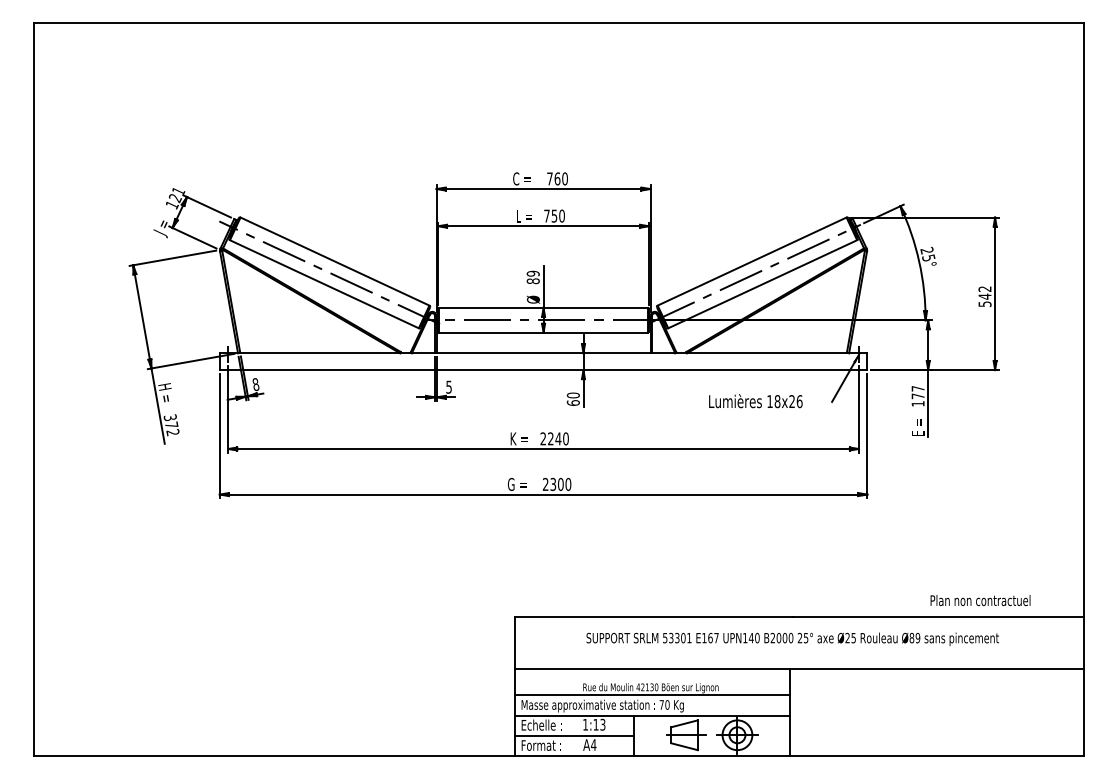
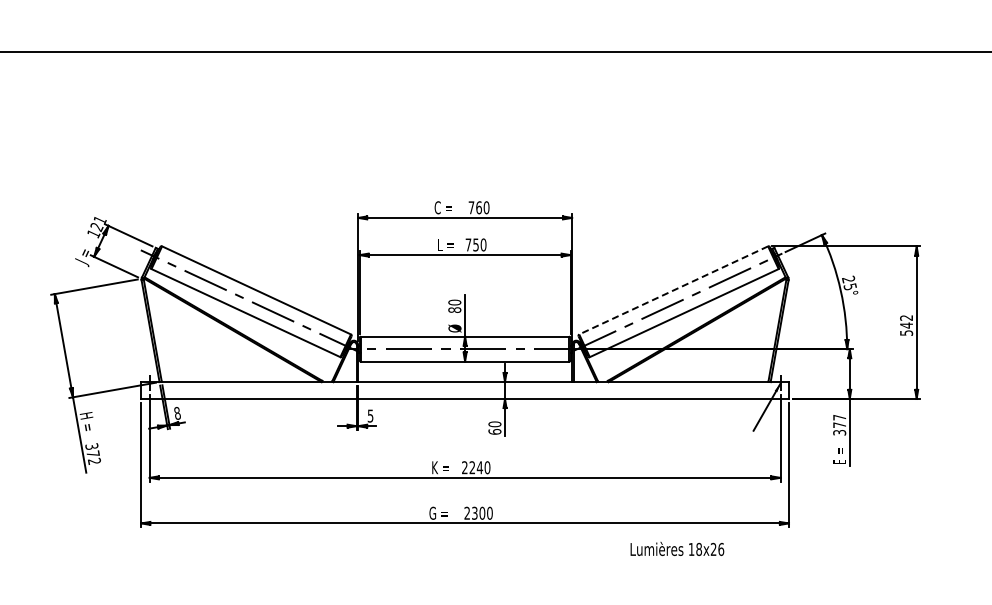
line: (751, 261) -> (673, 290), solid -> dashed
text: (533, 273) -> (455, 302), 89 -> 80
text: (755, 401) -> (677, 549), moved
text: (917, 403) -> (839, 432), 177 -> 377

